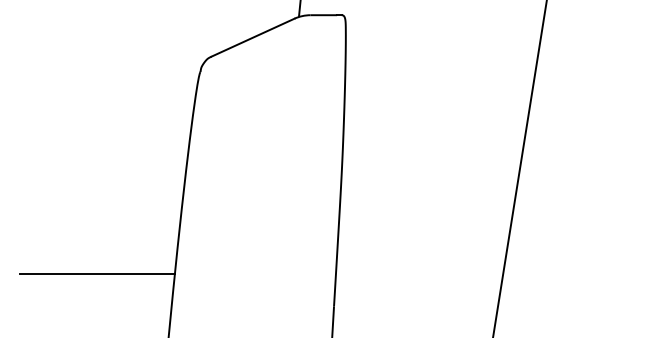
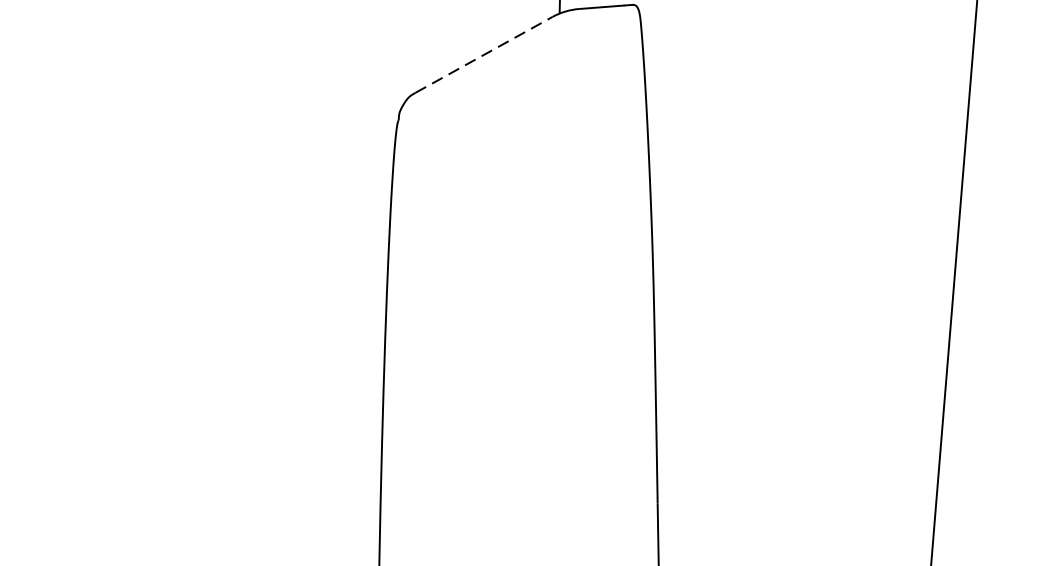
line: (253, 37) -> (484, 54), solid -> dashed
line: (96, 274) -> (247, 480), removed

